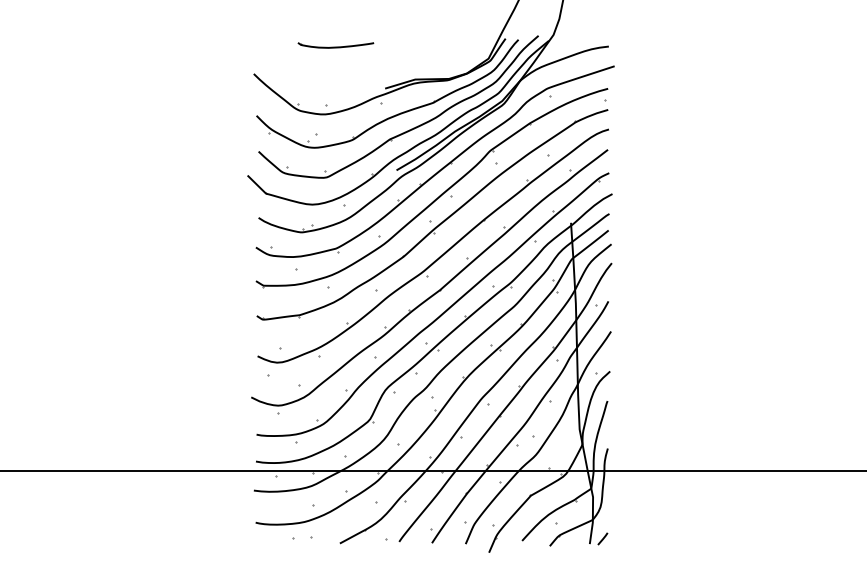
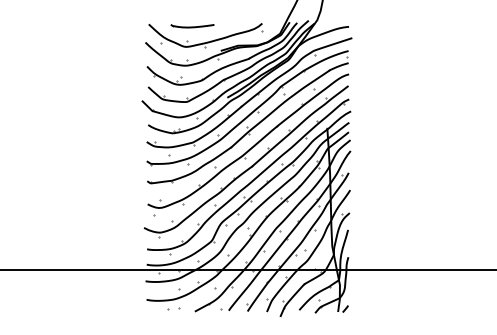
part: (361, 72) -> (207, 41), added

